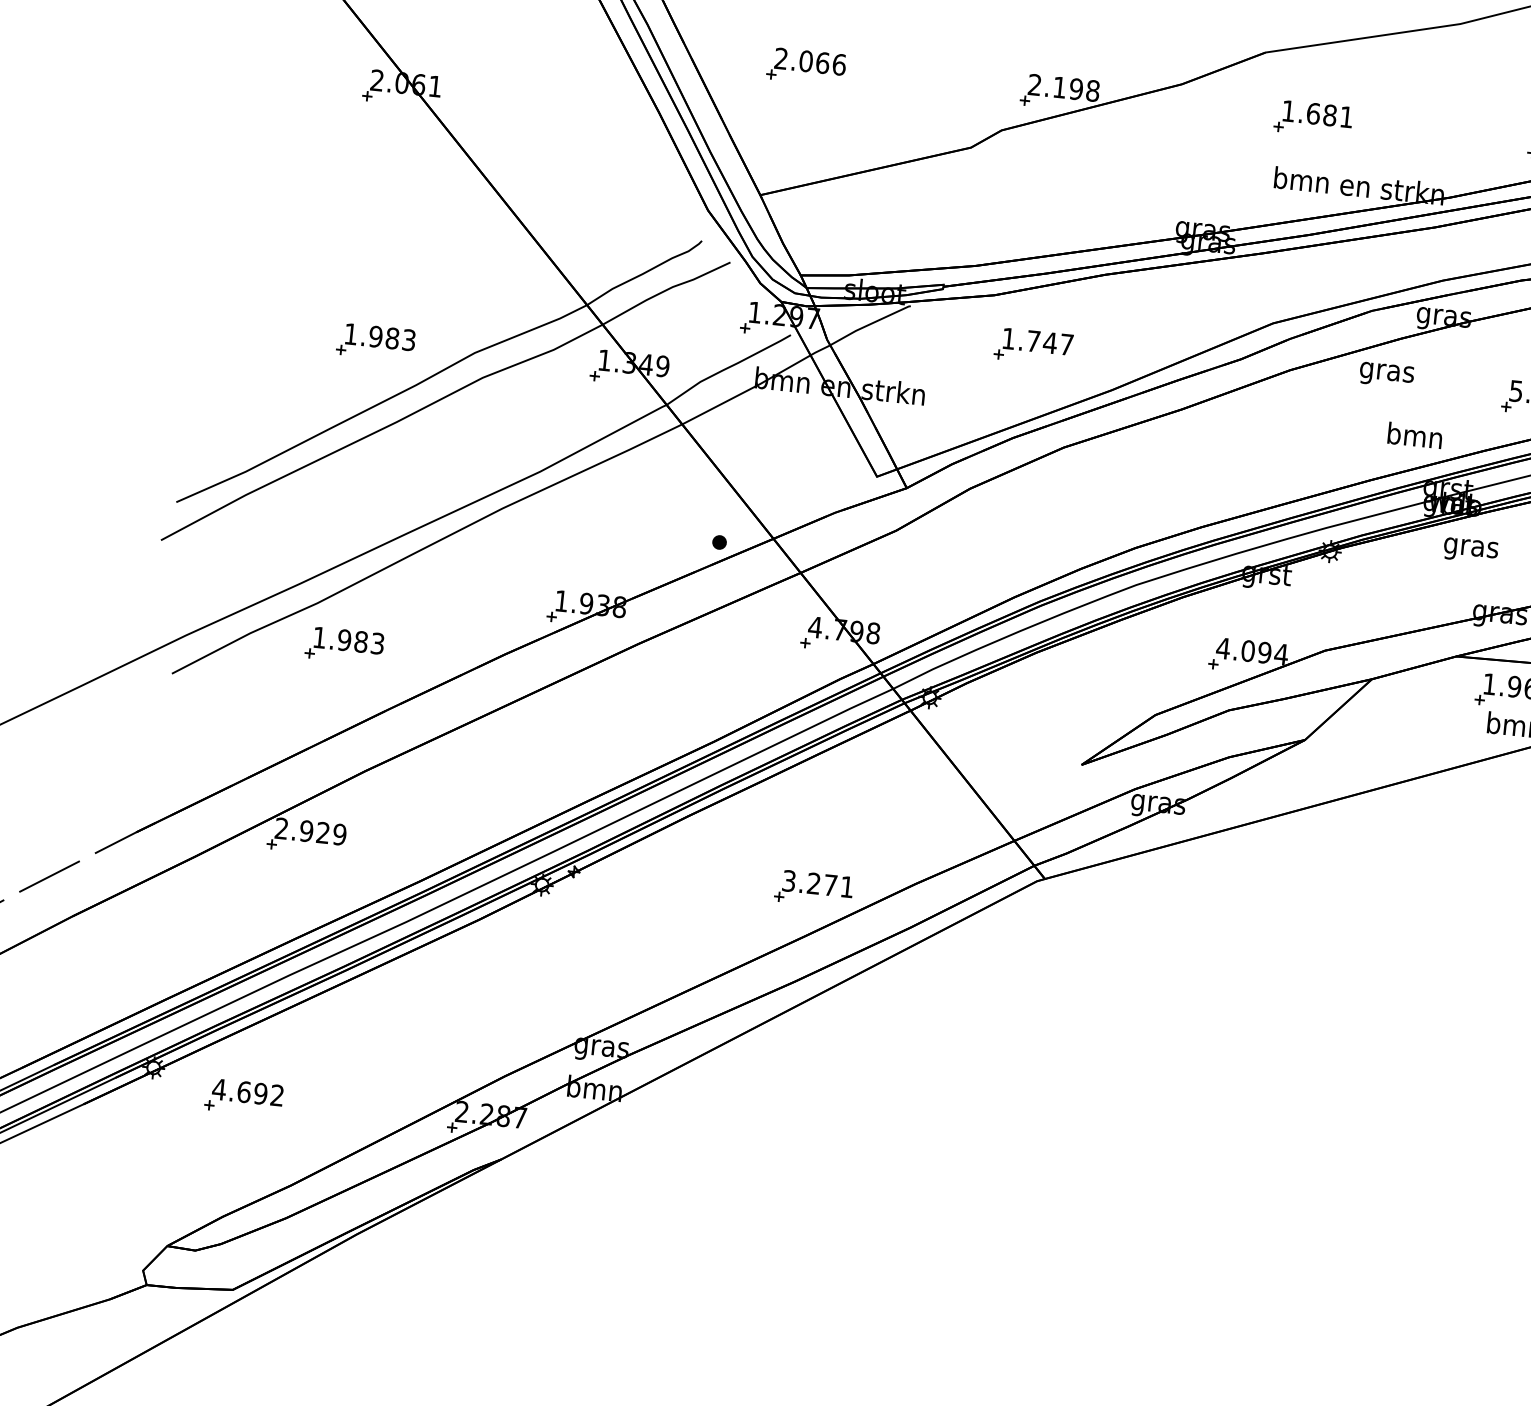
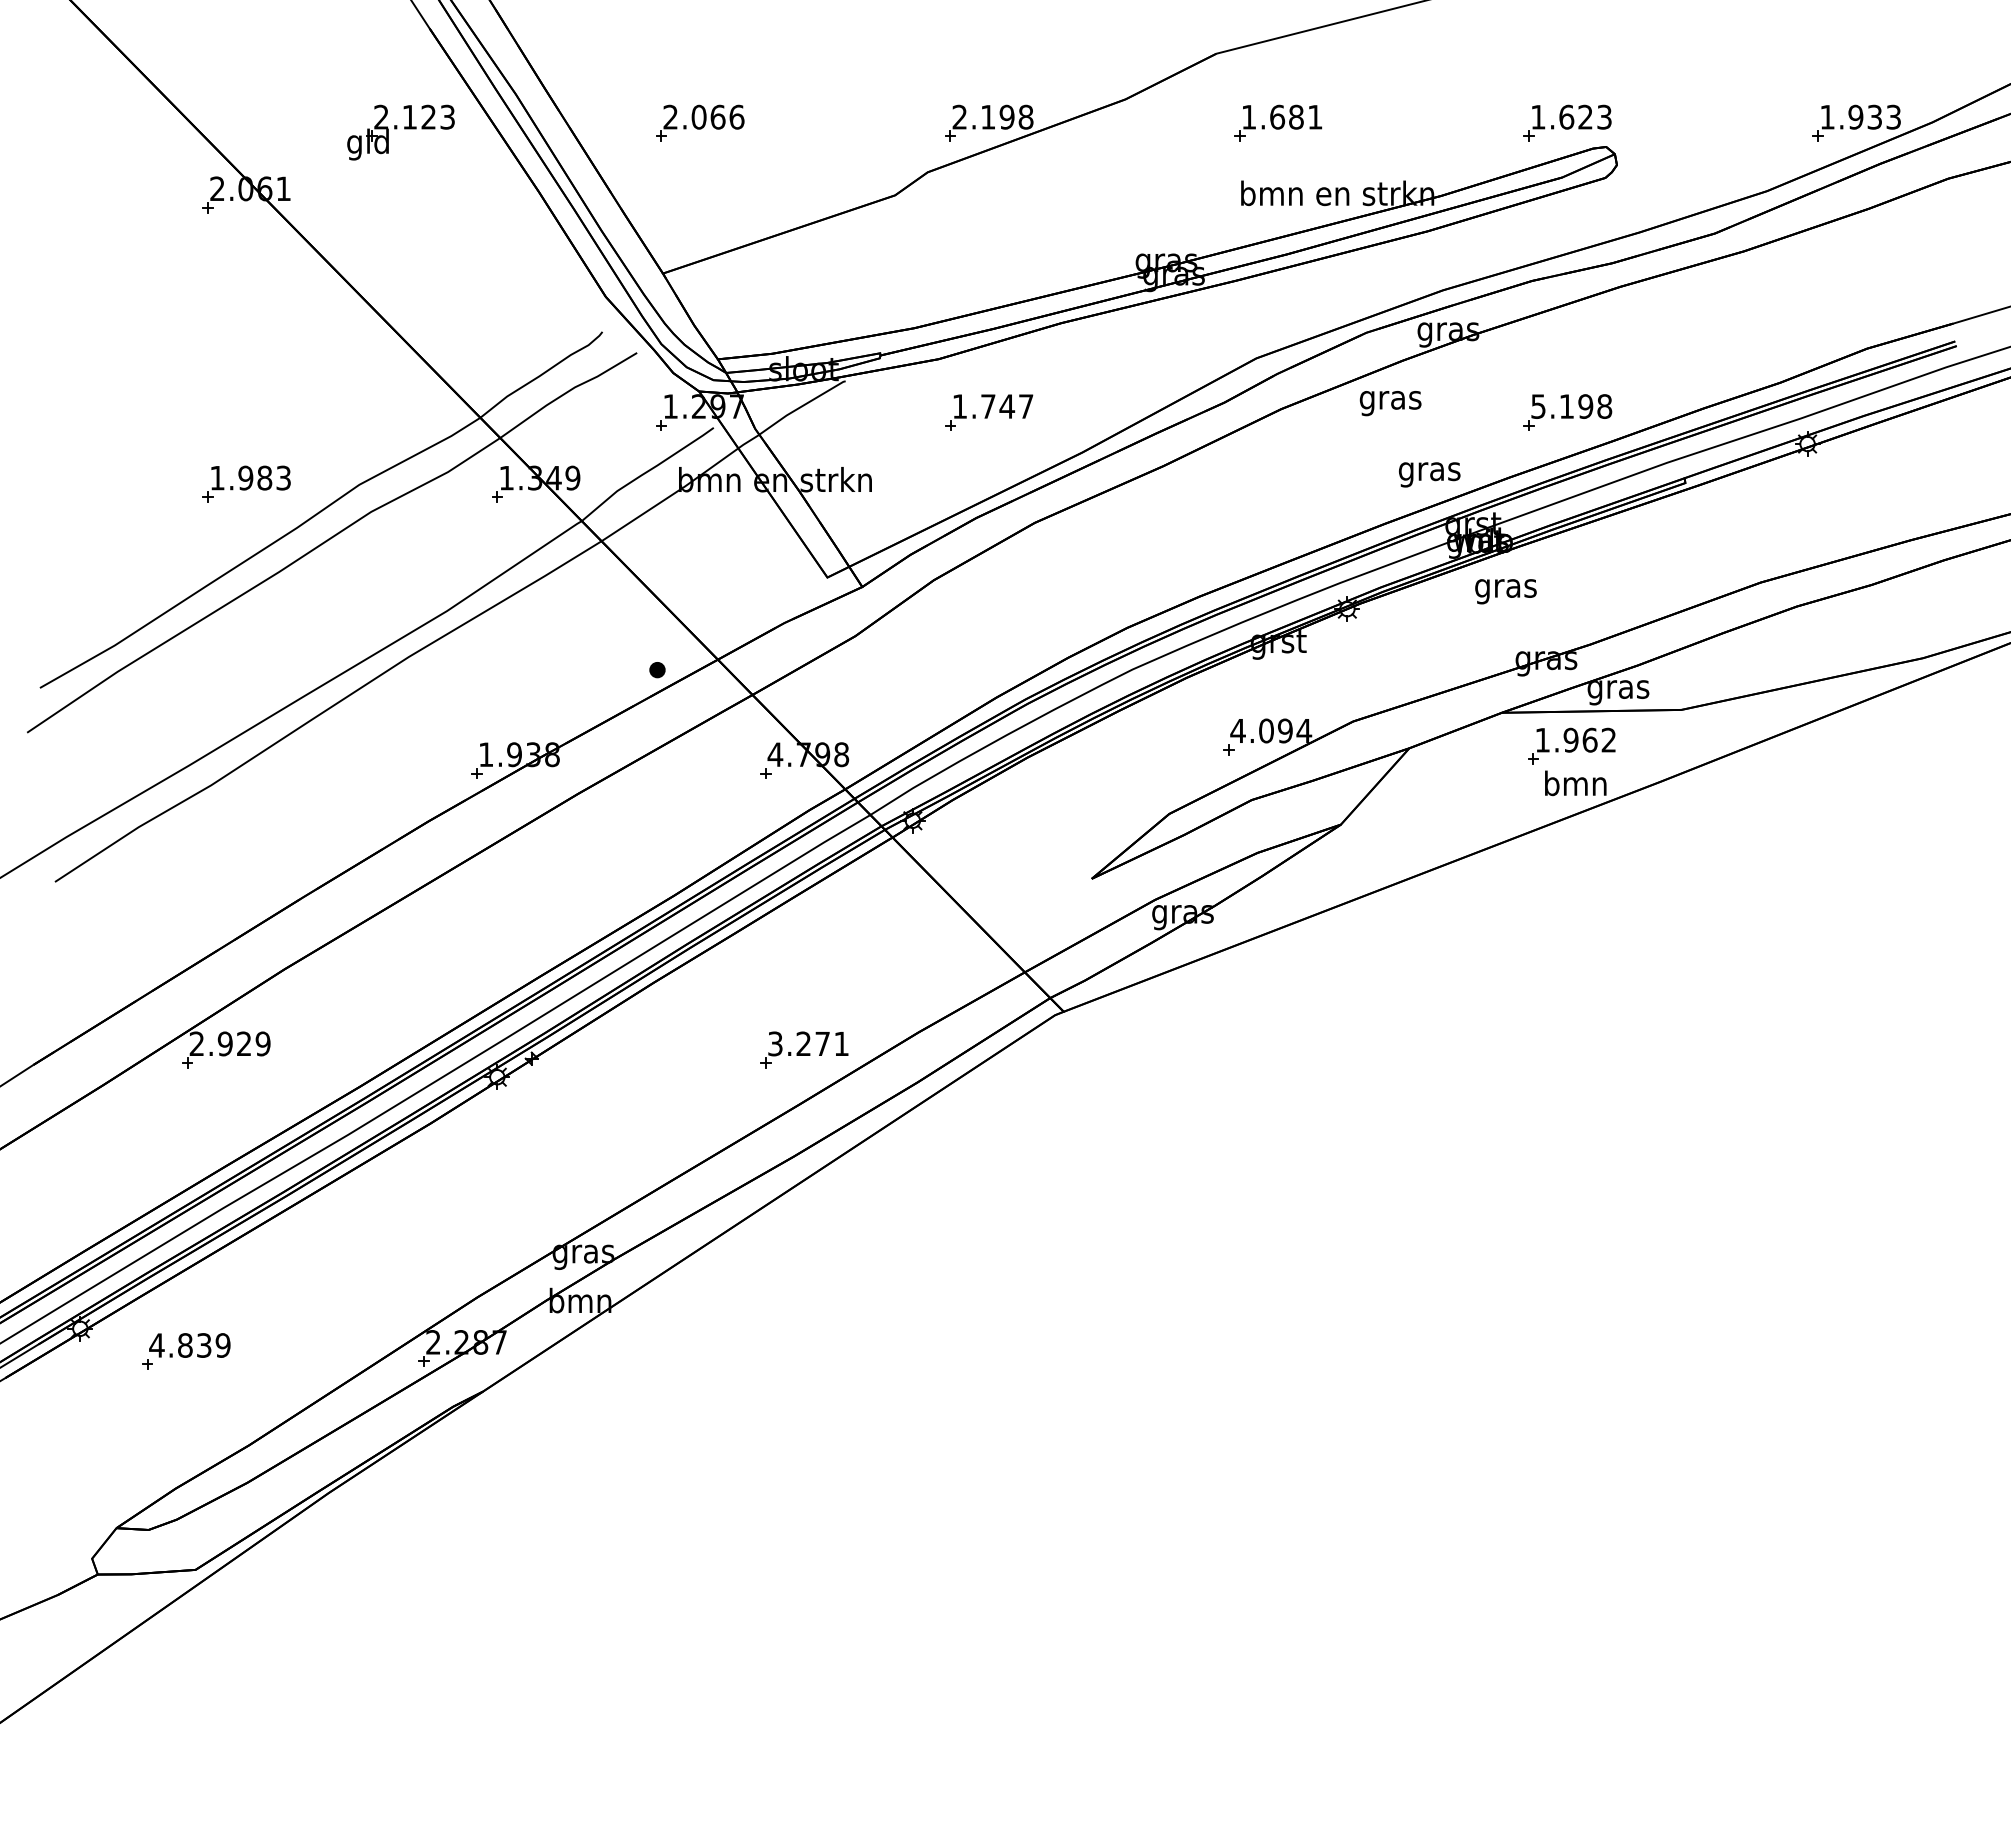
part: (542, 47) -> (400, 132), added
text: (1414, 438) -> (1429, 471), bmn -> gras
part: (344, 645) -> (246, 829), removed
text: (261, 1093) -> (204, 1345), 4.692 -> 4.839

